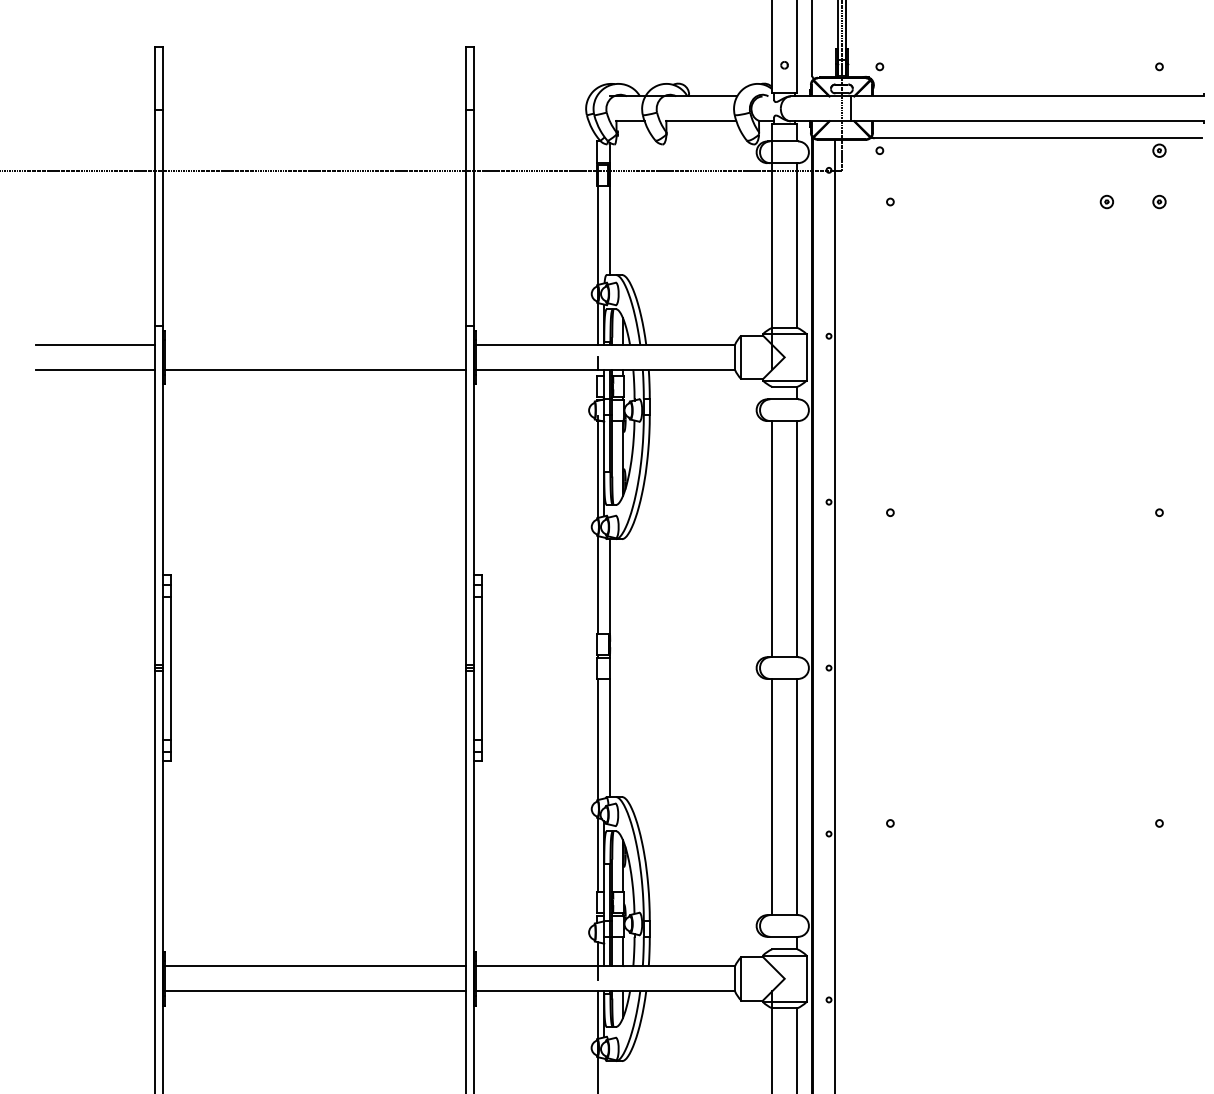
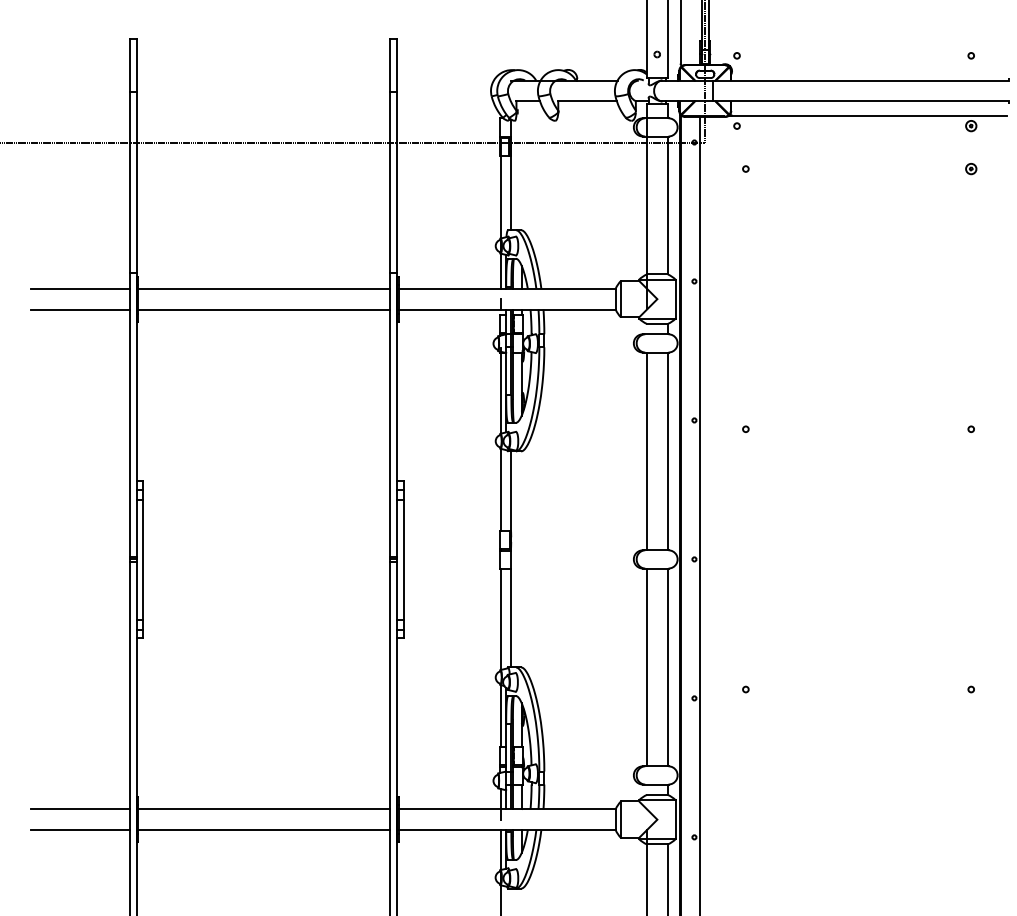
part: (1107, 202) -> (927, 169), removed
line: (315, 344) -> (264, 288), added
line: (94, 966) -> (79, 809), added
line: (94, 991) -> (79, 830), added

